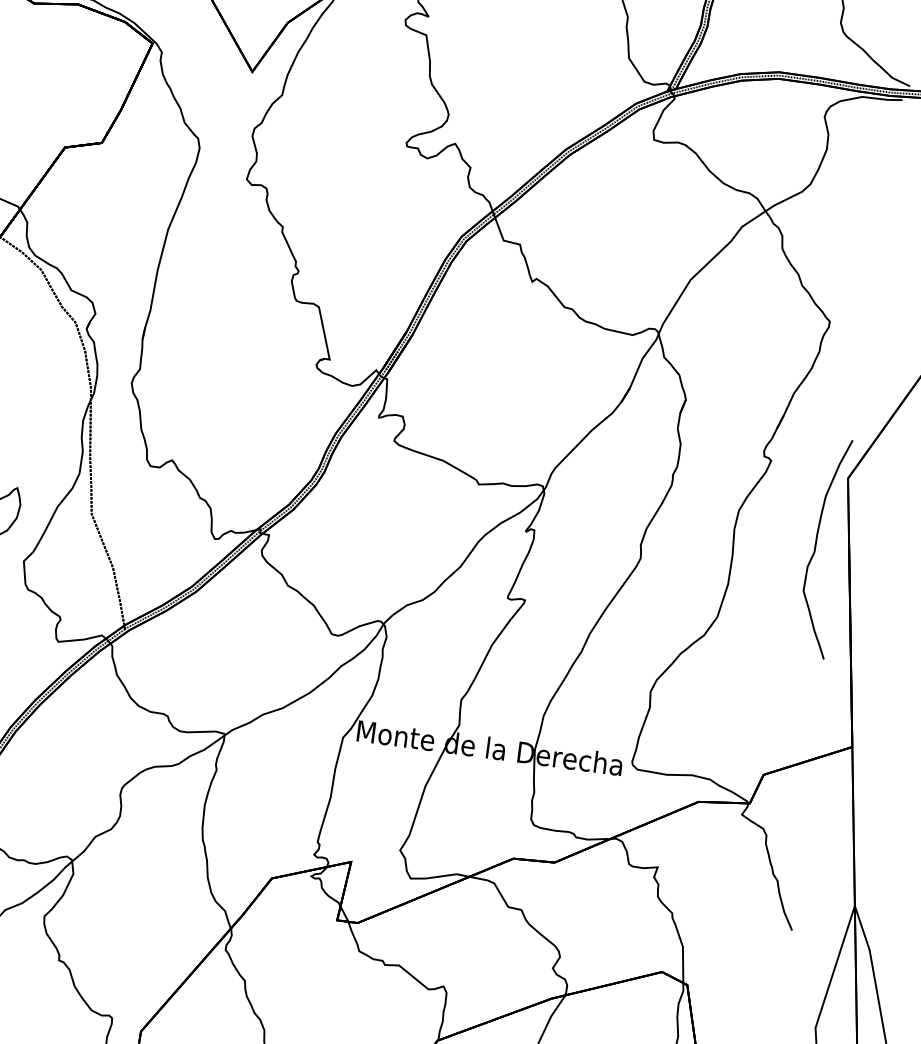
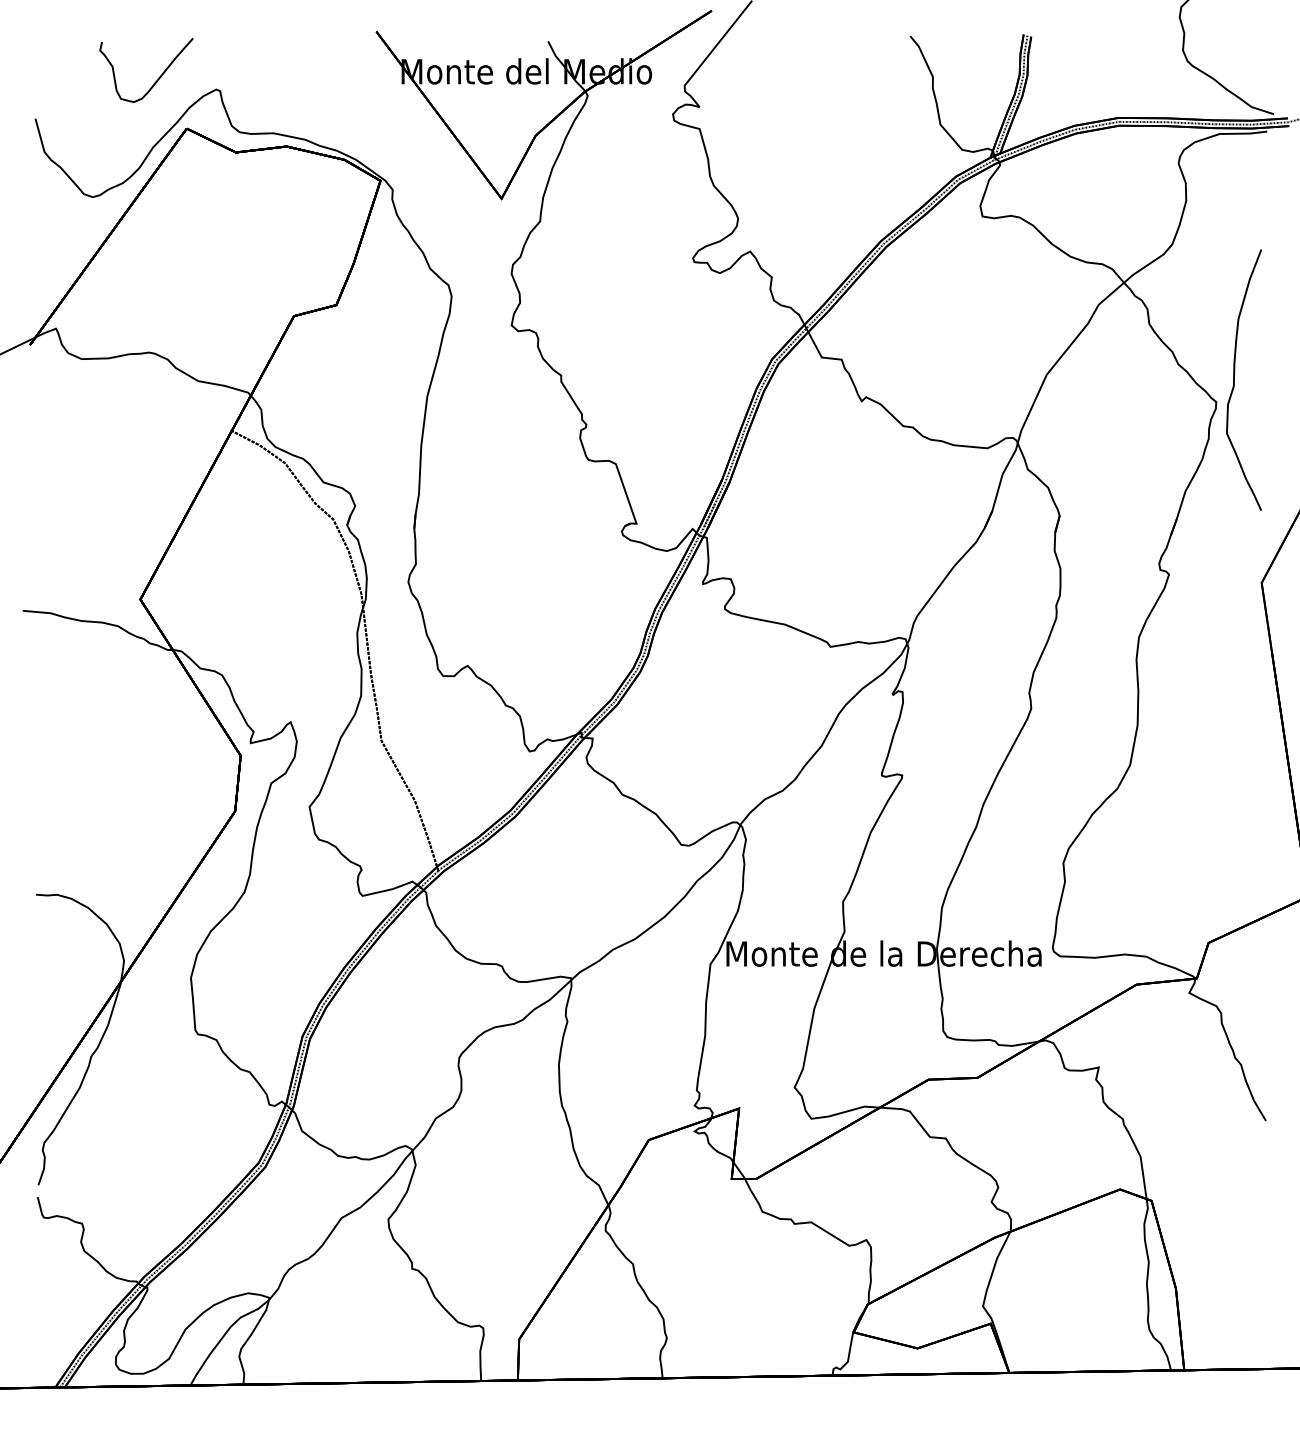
part: (815, 546) -> (1234, 379), moved

